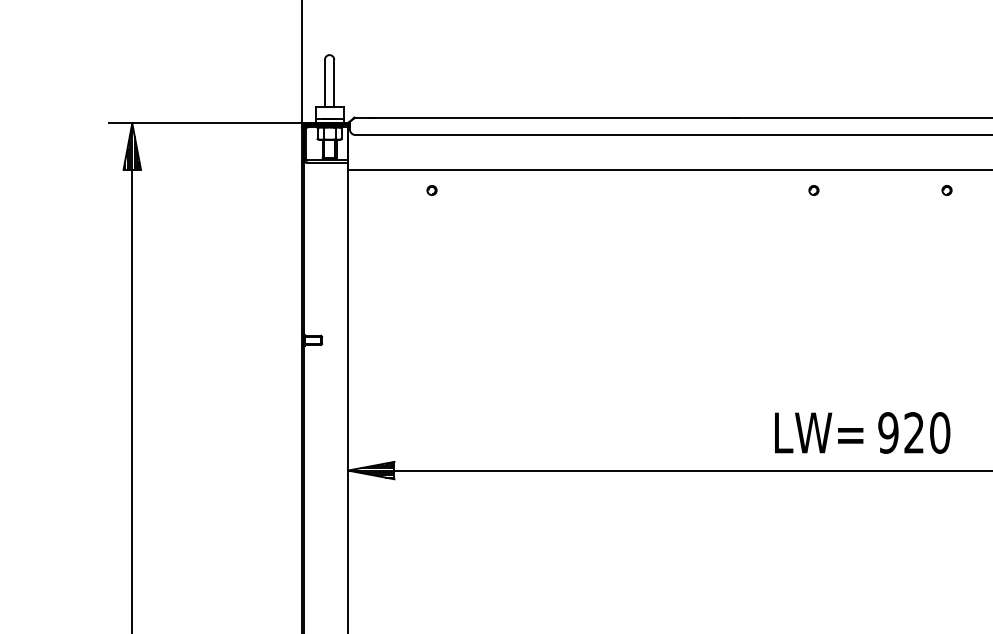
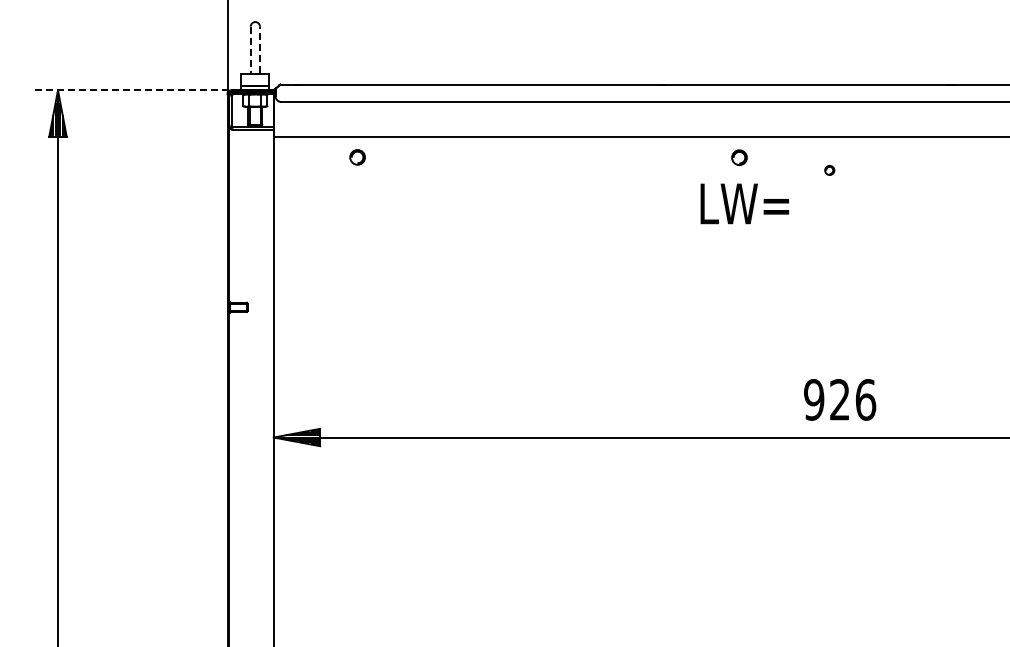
line: (333, 82) -> (259, 49), solid -> dashed
line: (324, 83) -> (250, 50), solid -> dashed
line: (207, 123) -> (133, 90), solid -> dashed
part: (813, 189) -> (739, 156), size x1.6
part: (431, 190) -> (357, 157), size x1.6
part: (946, 190) -> (829, 170), moved
text: (818, 432) -> (744, 203), moved
text: (939, 432) -> (865, 399), 920 -> 926

